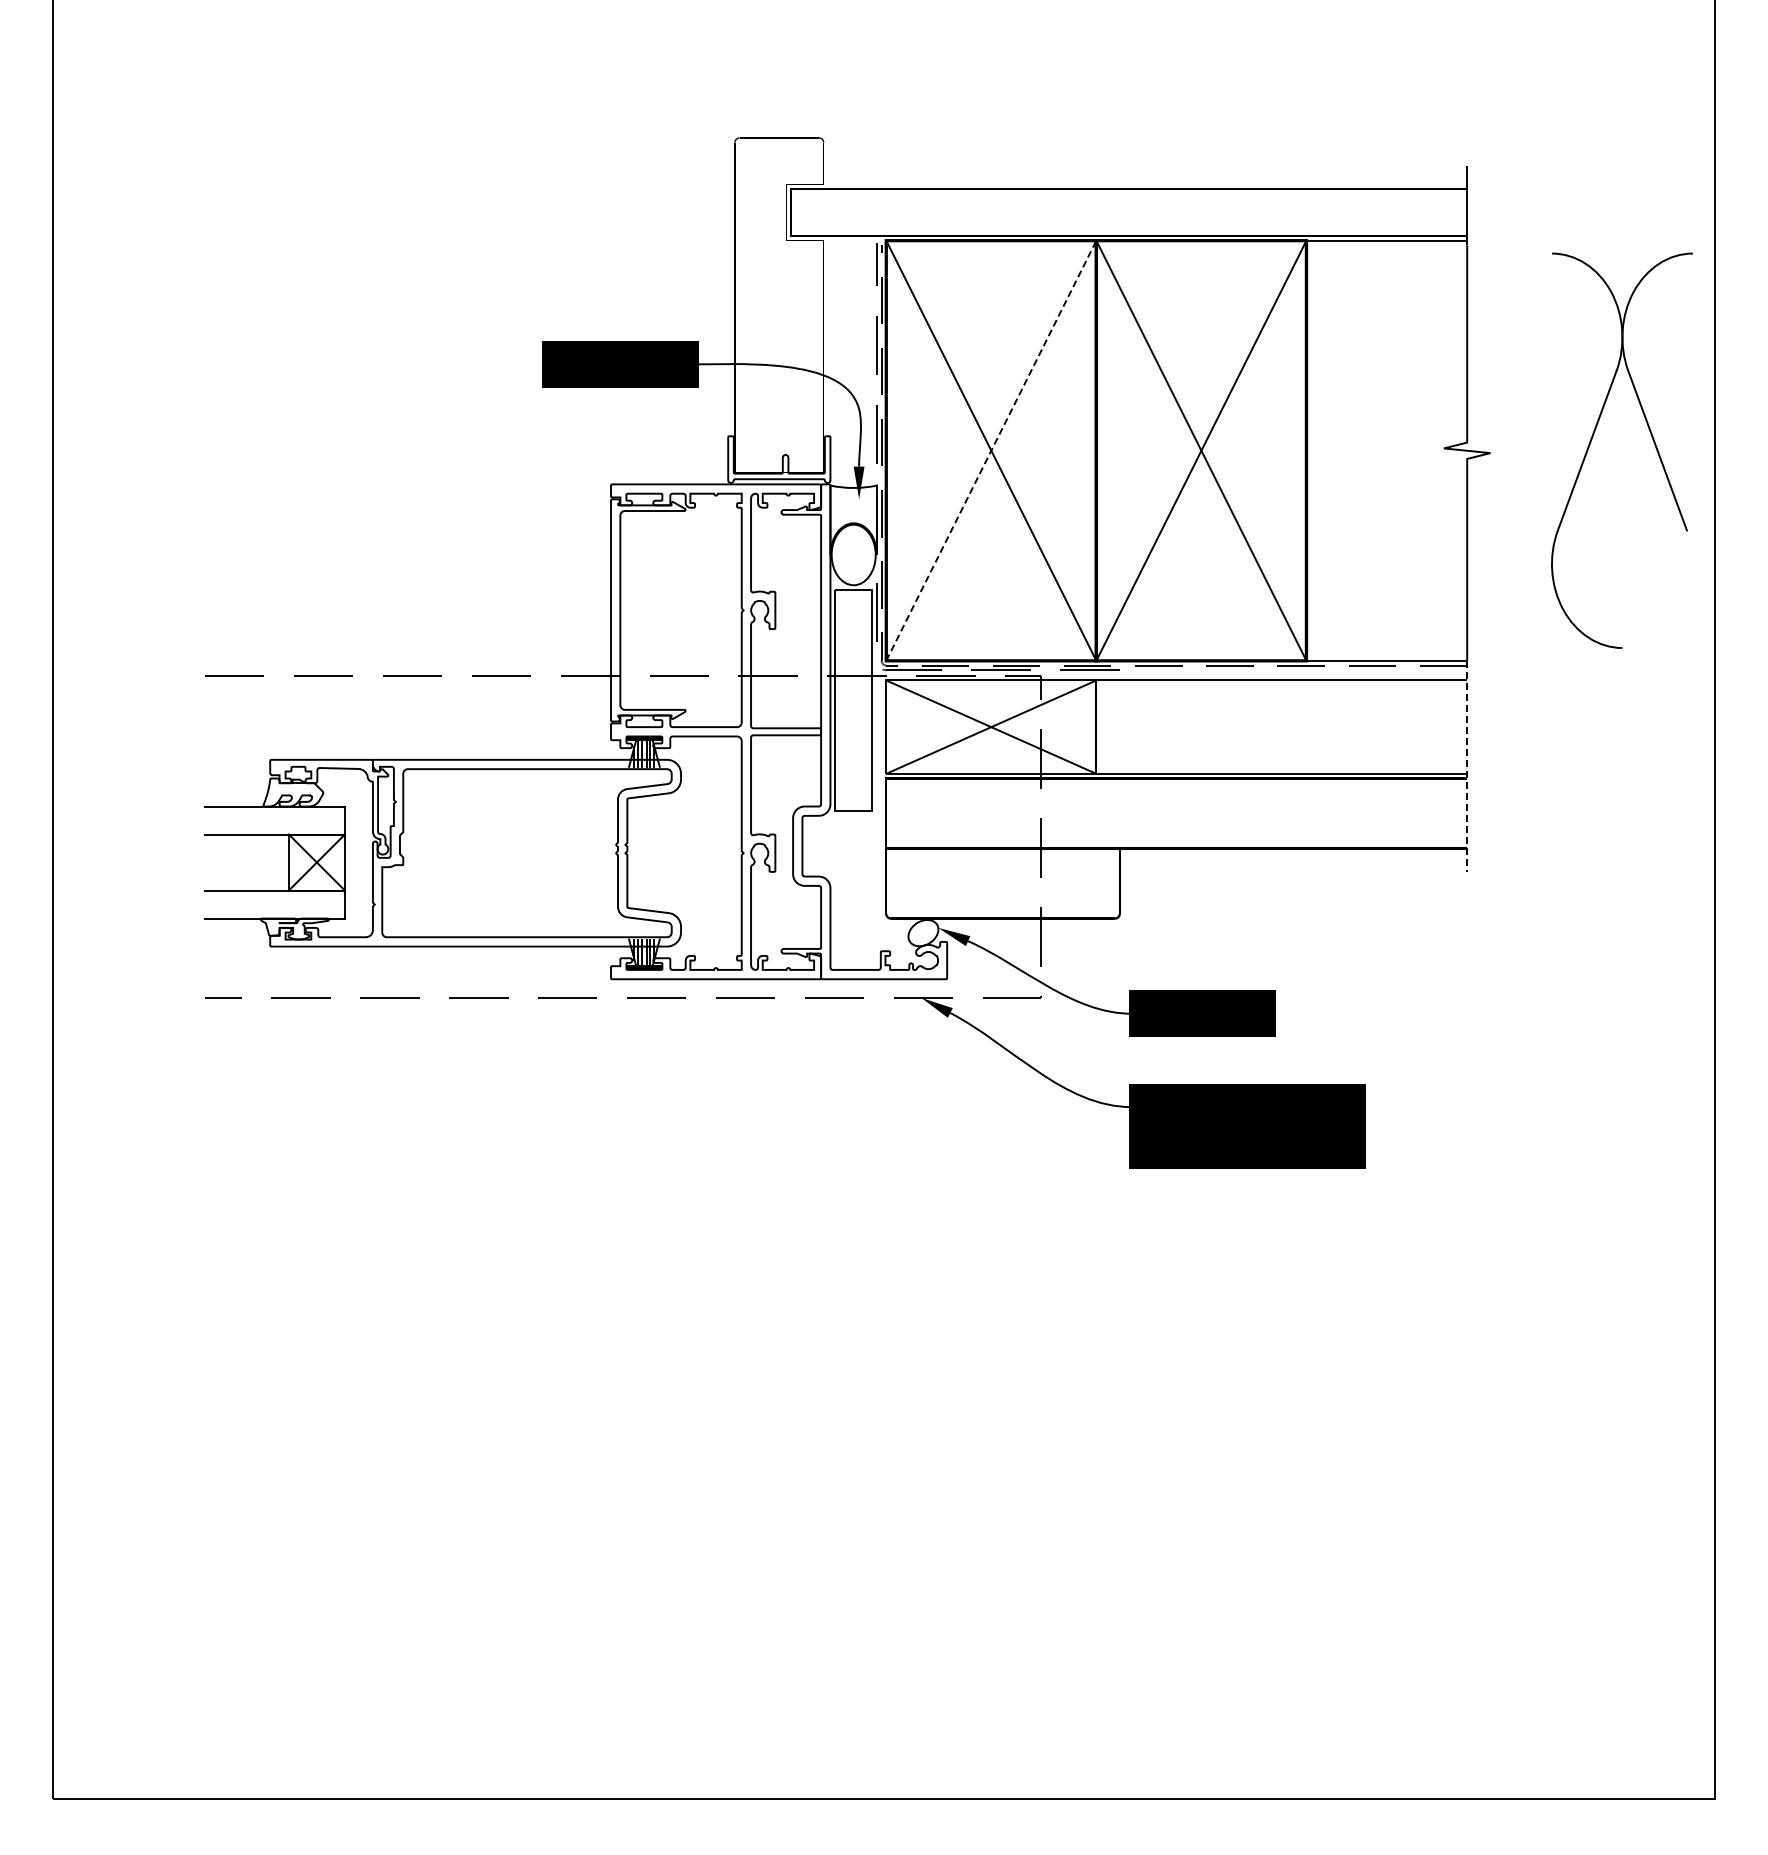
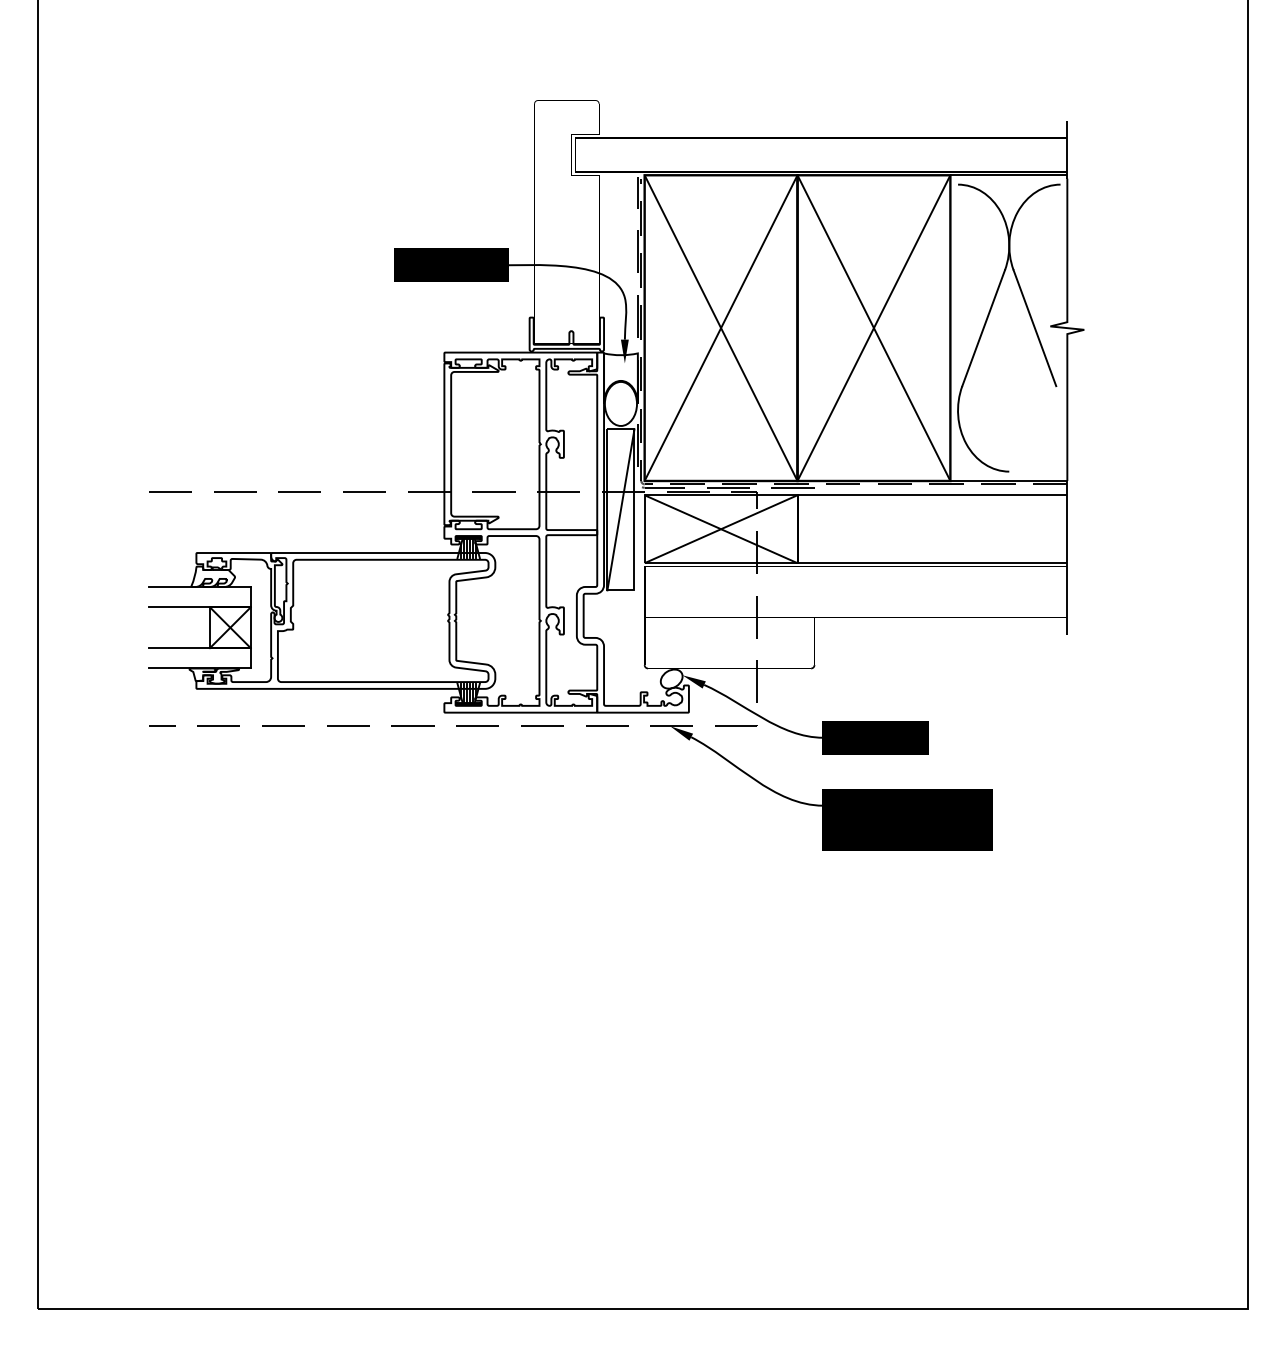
part: (1593, 437) -> (988, 318), moved
line: (991, 450) -> (721, 327), dashed -> solid
line: (853, 700) -> (620, 509), added
line: (1467, 766) -> (1067, 557), dashed -> solid

